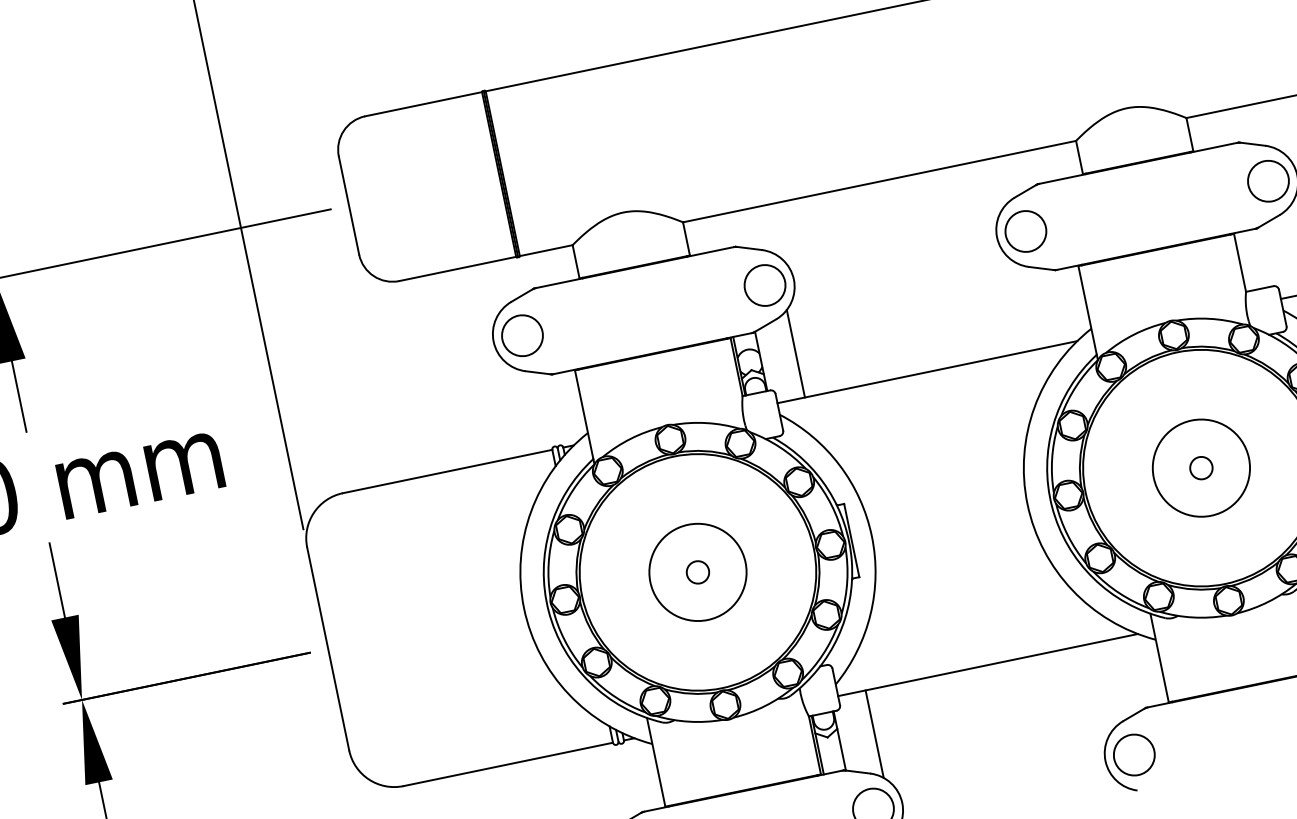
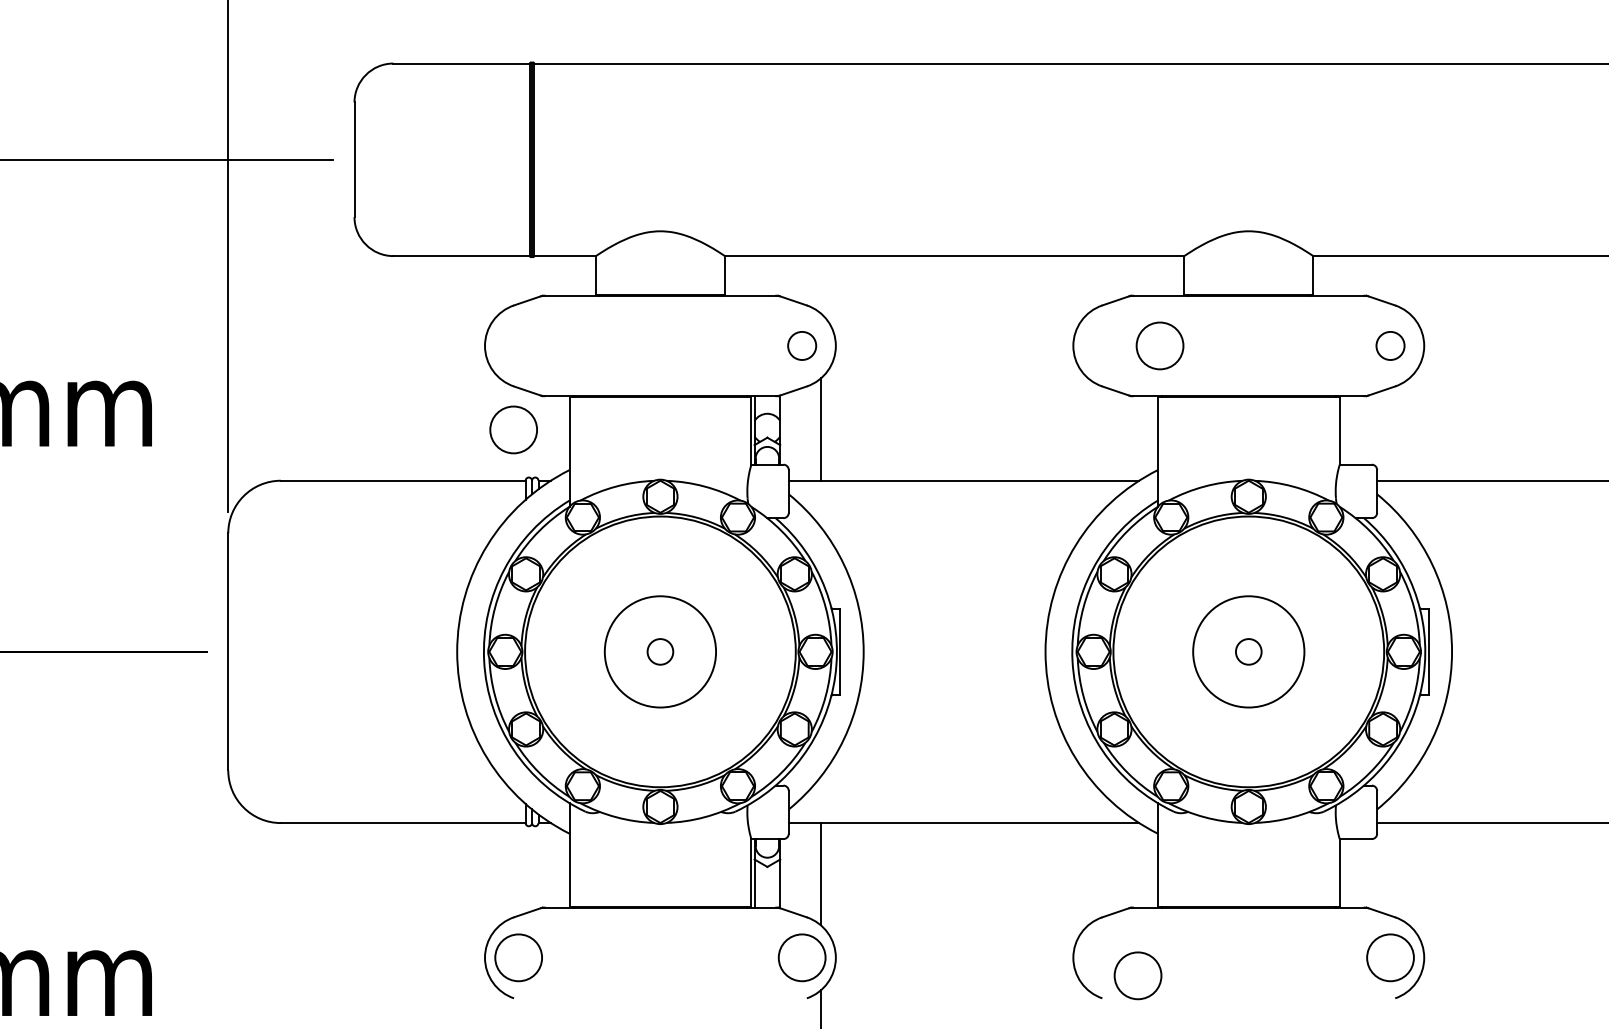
circle: (1268, 180) -> (1390, 345), size x0.6
circle: (1025, 231) -> (1159, 345), moved
circle: (764, 285) -> (801, 345), size x0.6
circle: (522, 335) -> (513, 429), moved
circle: (1133, 754) -> (1137, 975), moved

